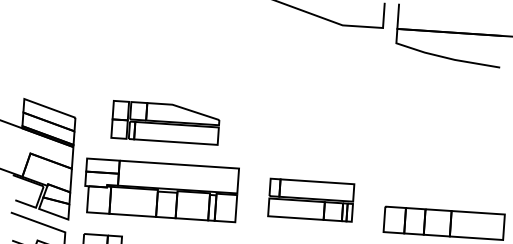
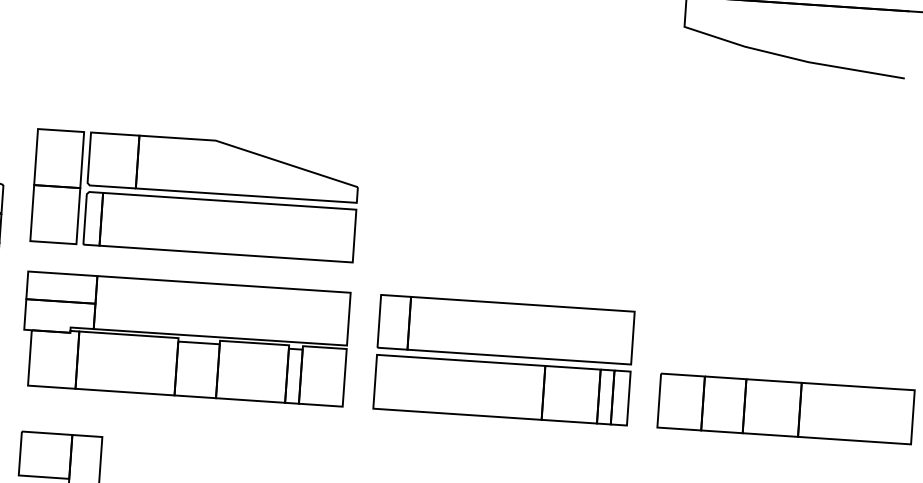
part: (165, 122) -> (194, 195), size x1.43
part: (310, 199) -> (502, 358), size x1.43

